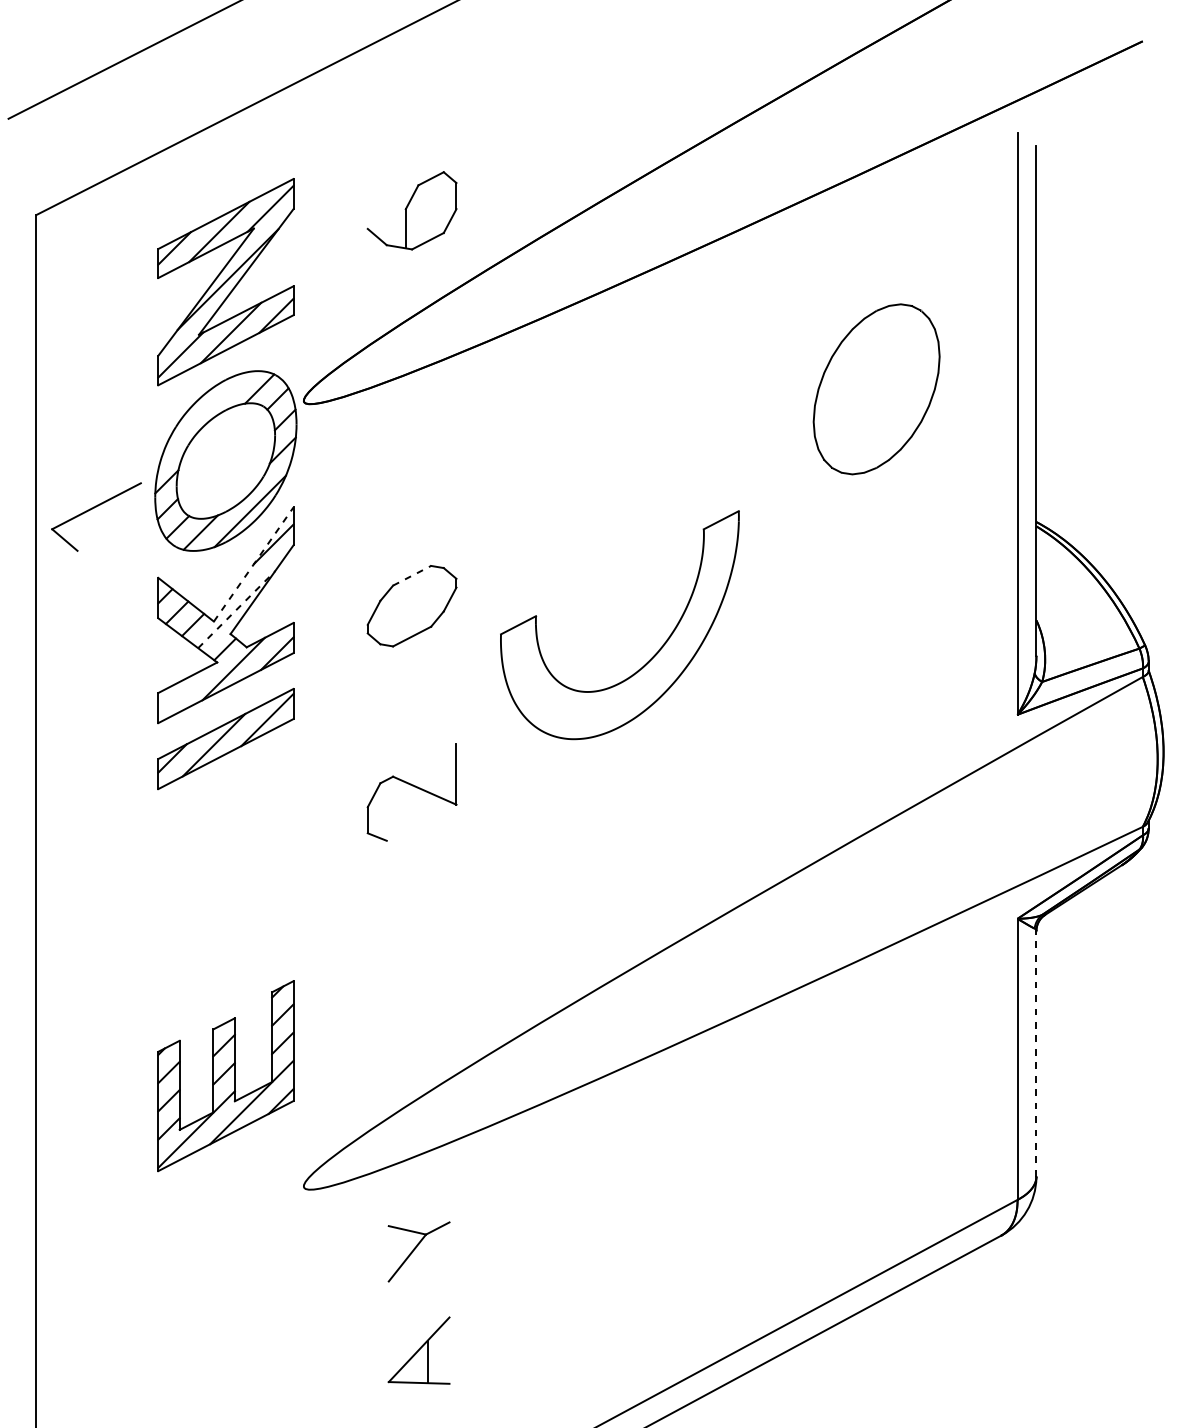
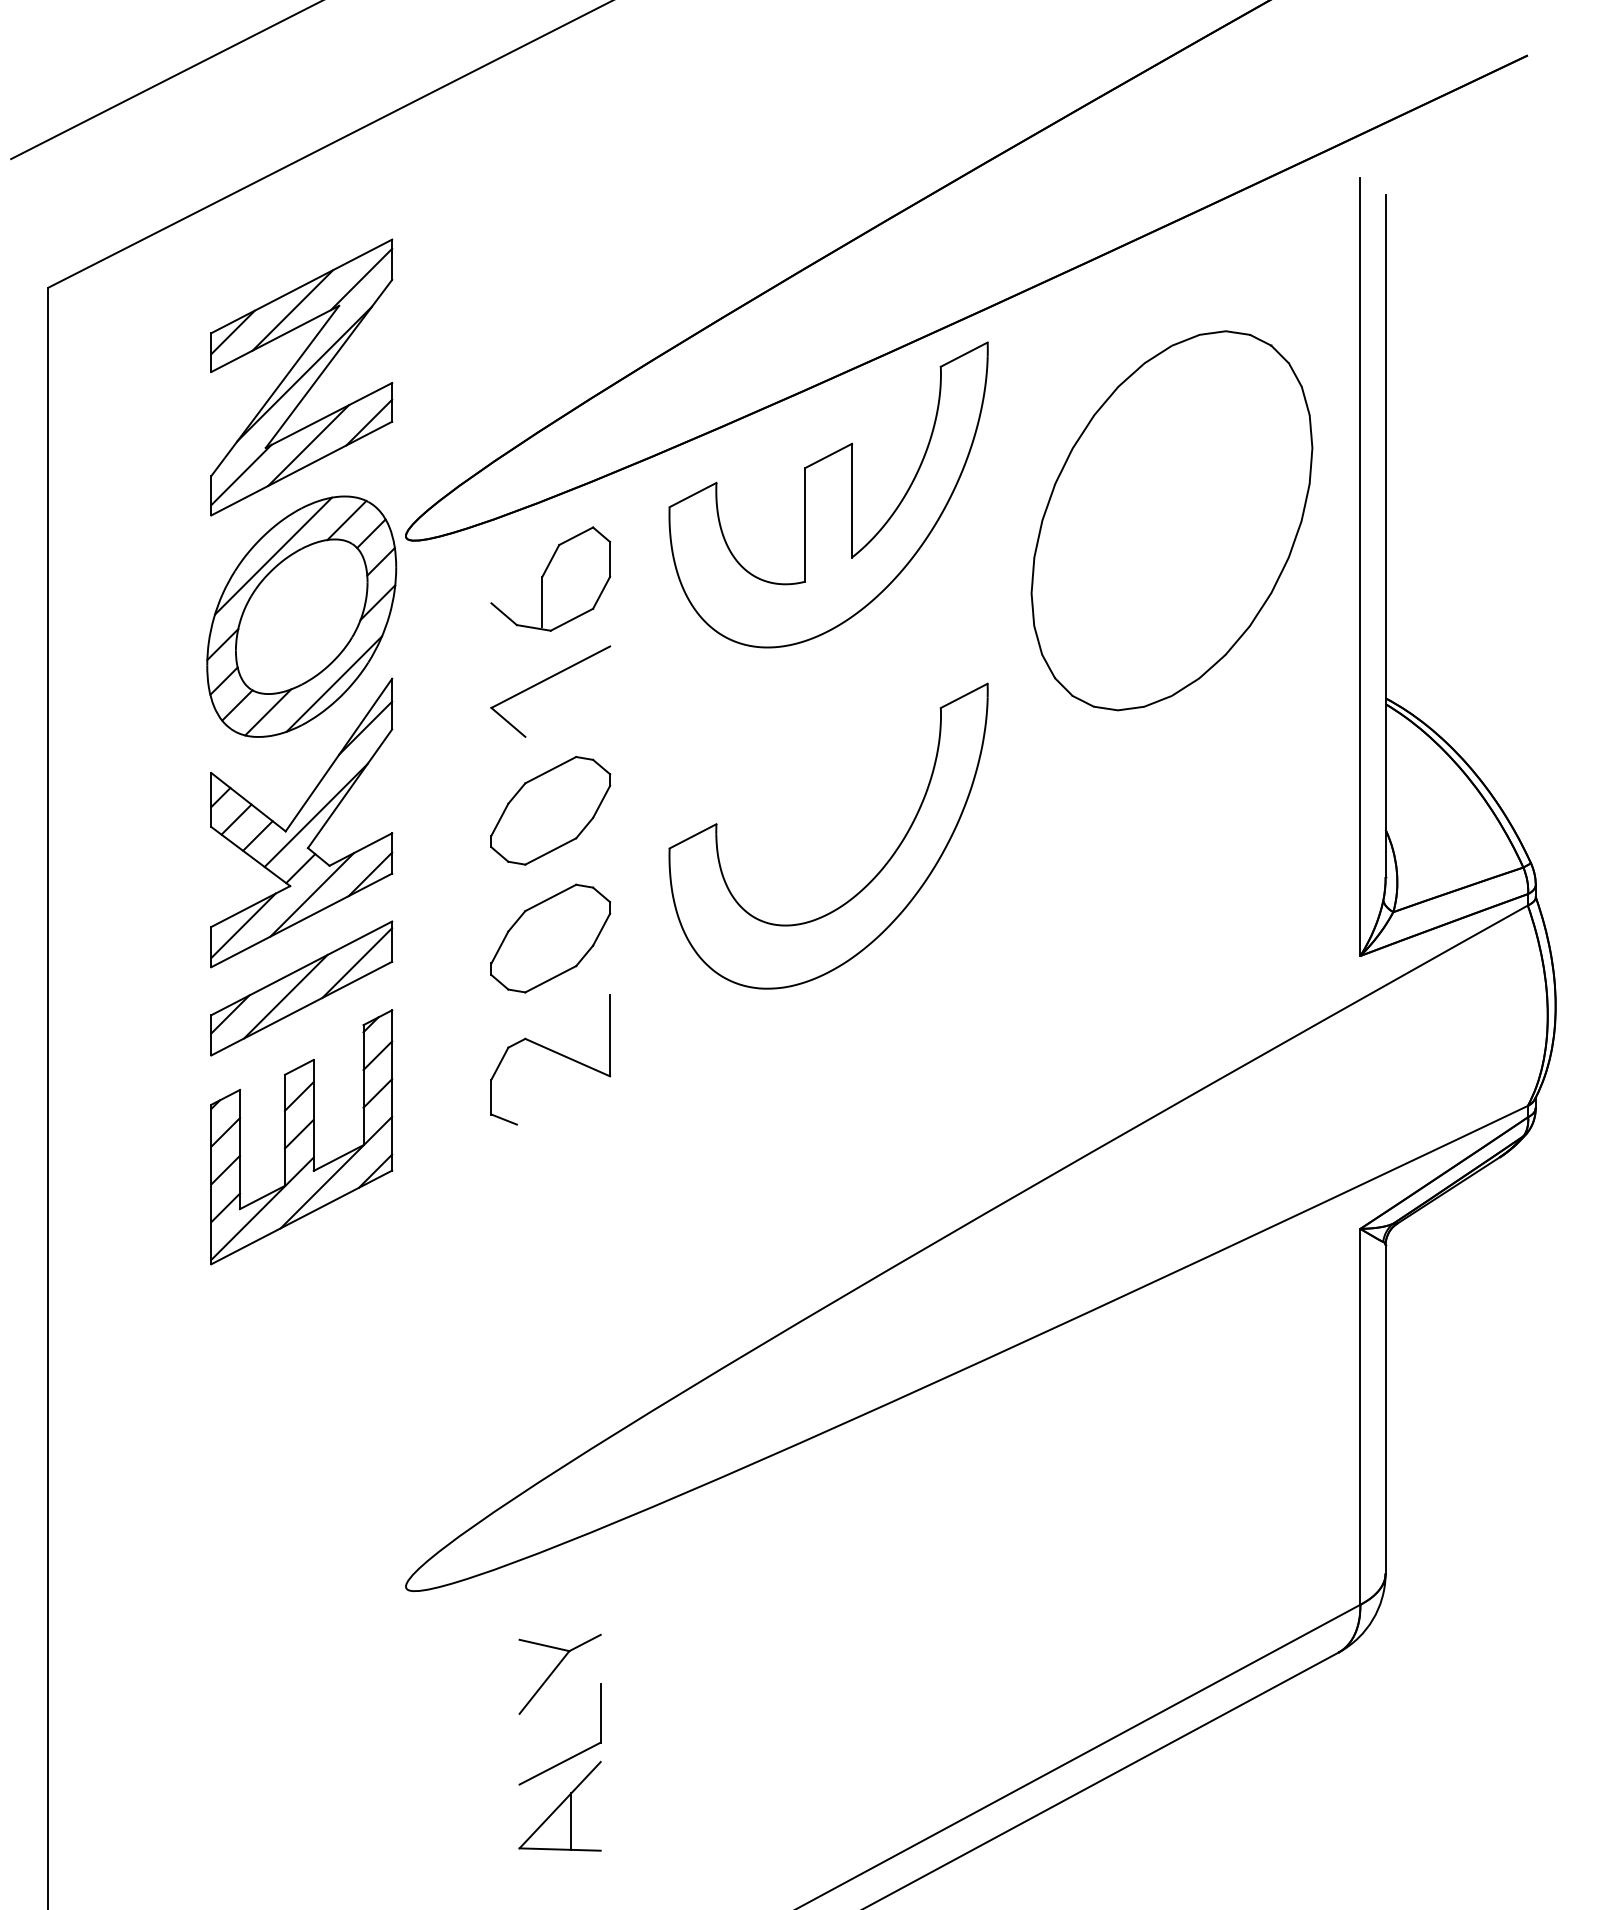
part: (411, 210) -> (550, 578), moved
part: (619, 369) -> (828, 494), added
part: (876, 389) -> (1171, 520), size x1.67
line: (204, 415) -> (273, 555), added
part: (91, 509) -> (544, 681), moved
line: (254, 564) -> (339, 754), dashed -> solid
line: (411, 576) -> (550, 770), dashed -> solid
line: (236, 609) -> (316, 815), dashed -> solid
line: (182, 691) -> (243, 925), added
part: (411, 701) -> (550, 938), added
line: (1036, 1053) -> (1385, 1409), dashed -> solid
part: (225, 1076) -> (301, 1137), moved
part: (427, 1313) -> (571, 1756), added

